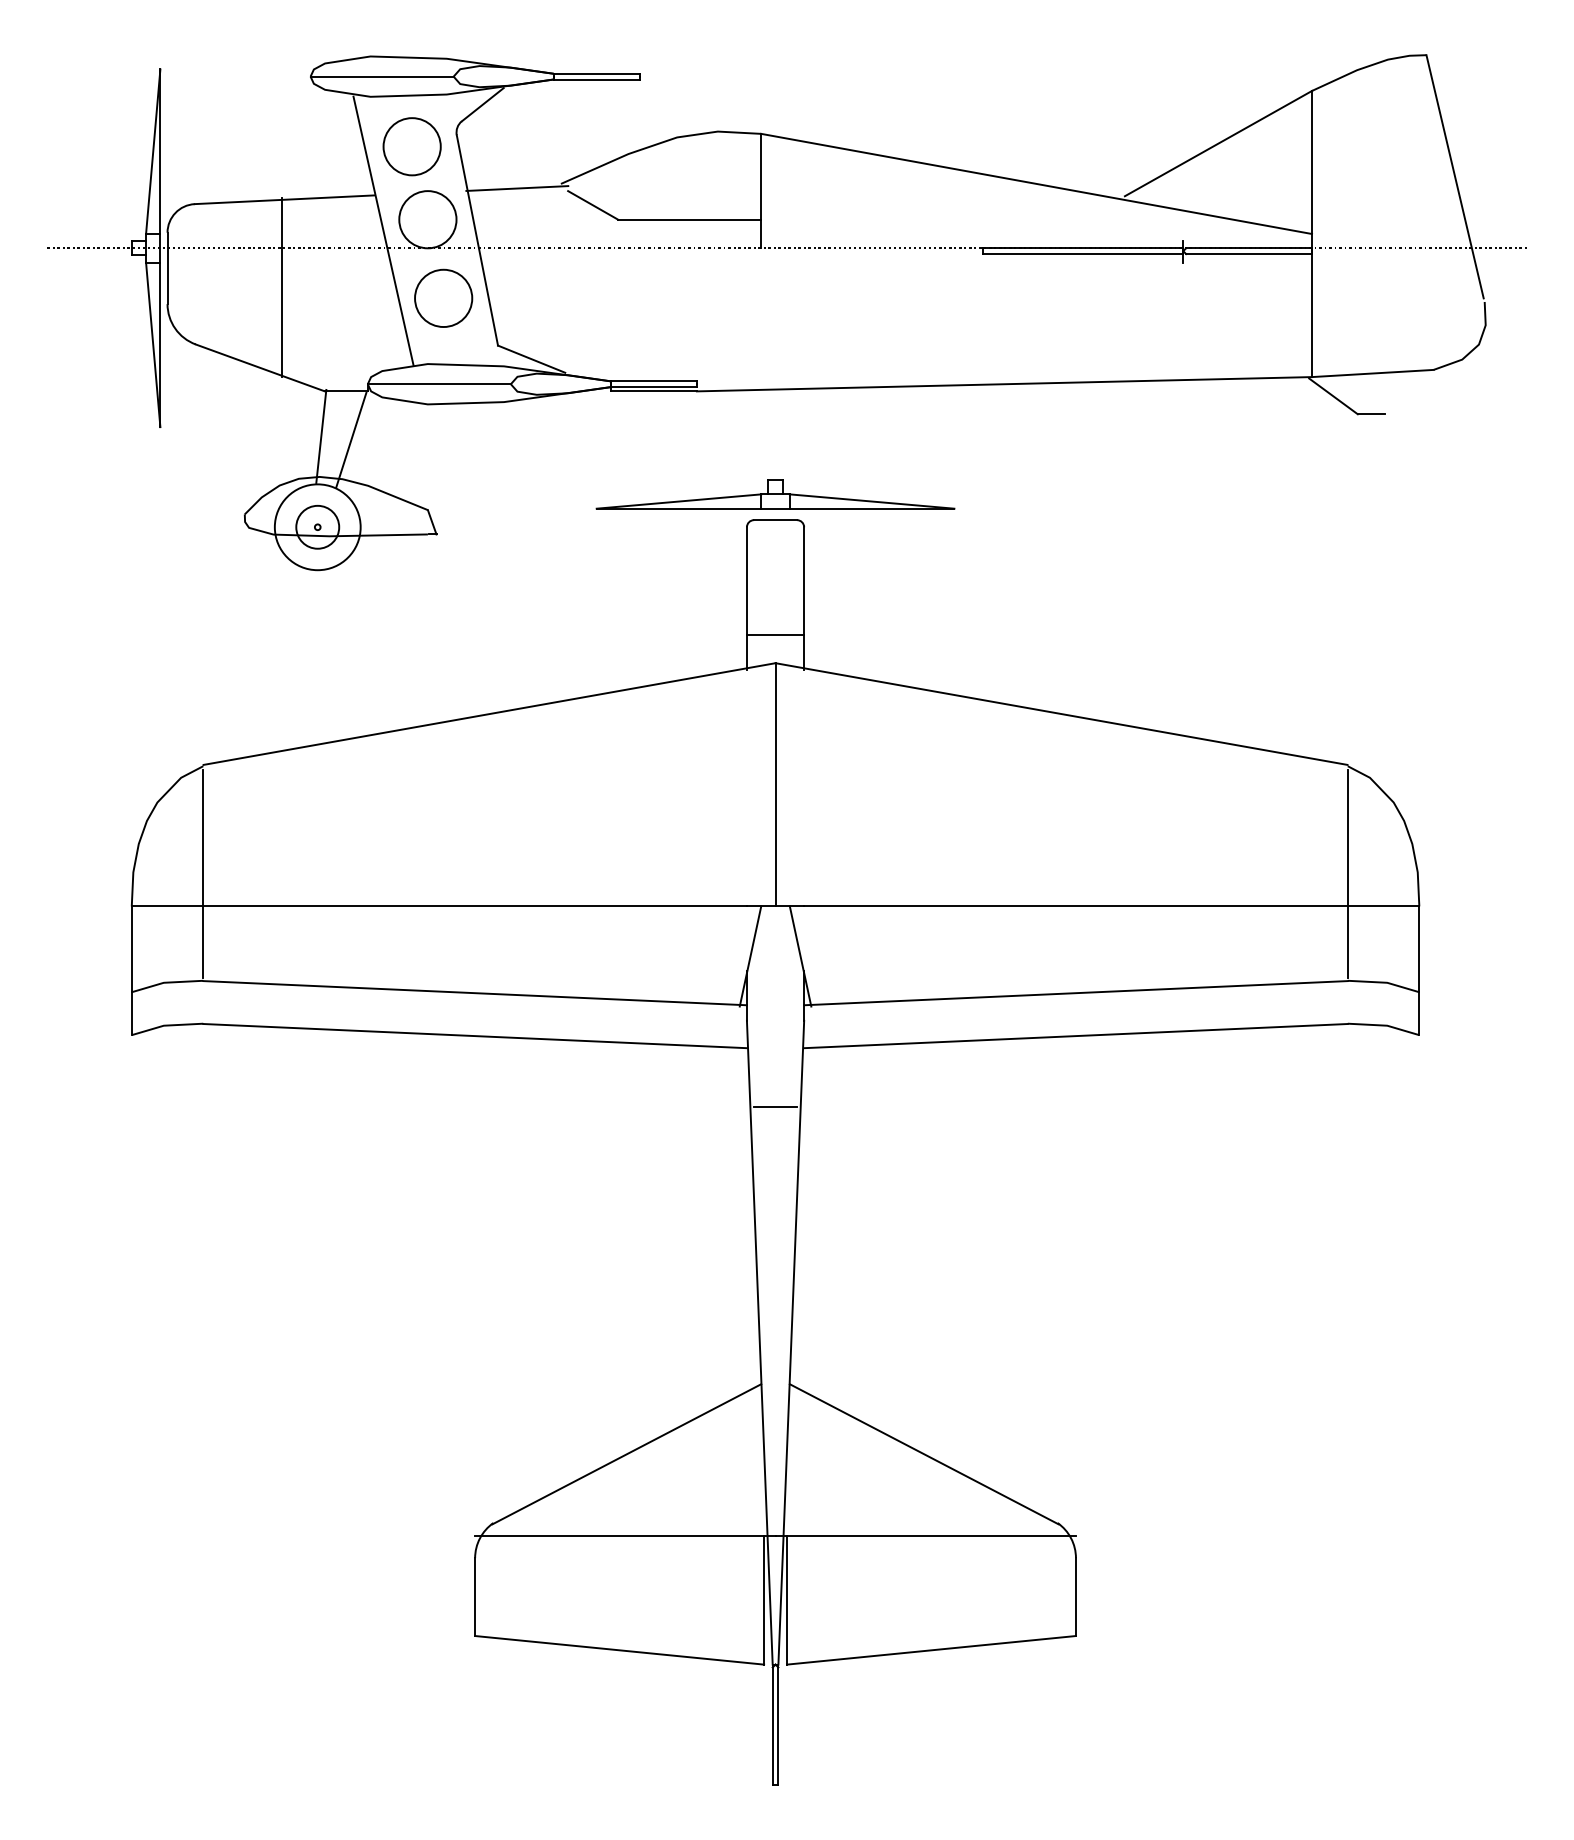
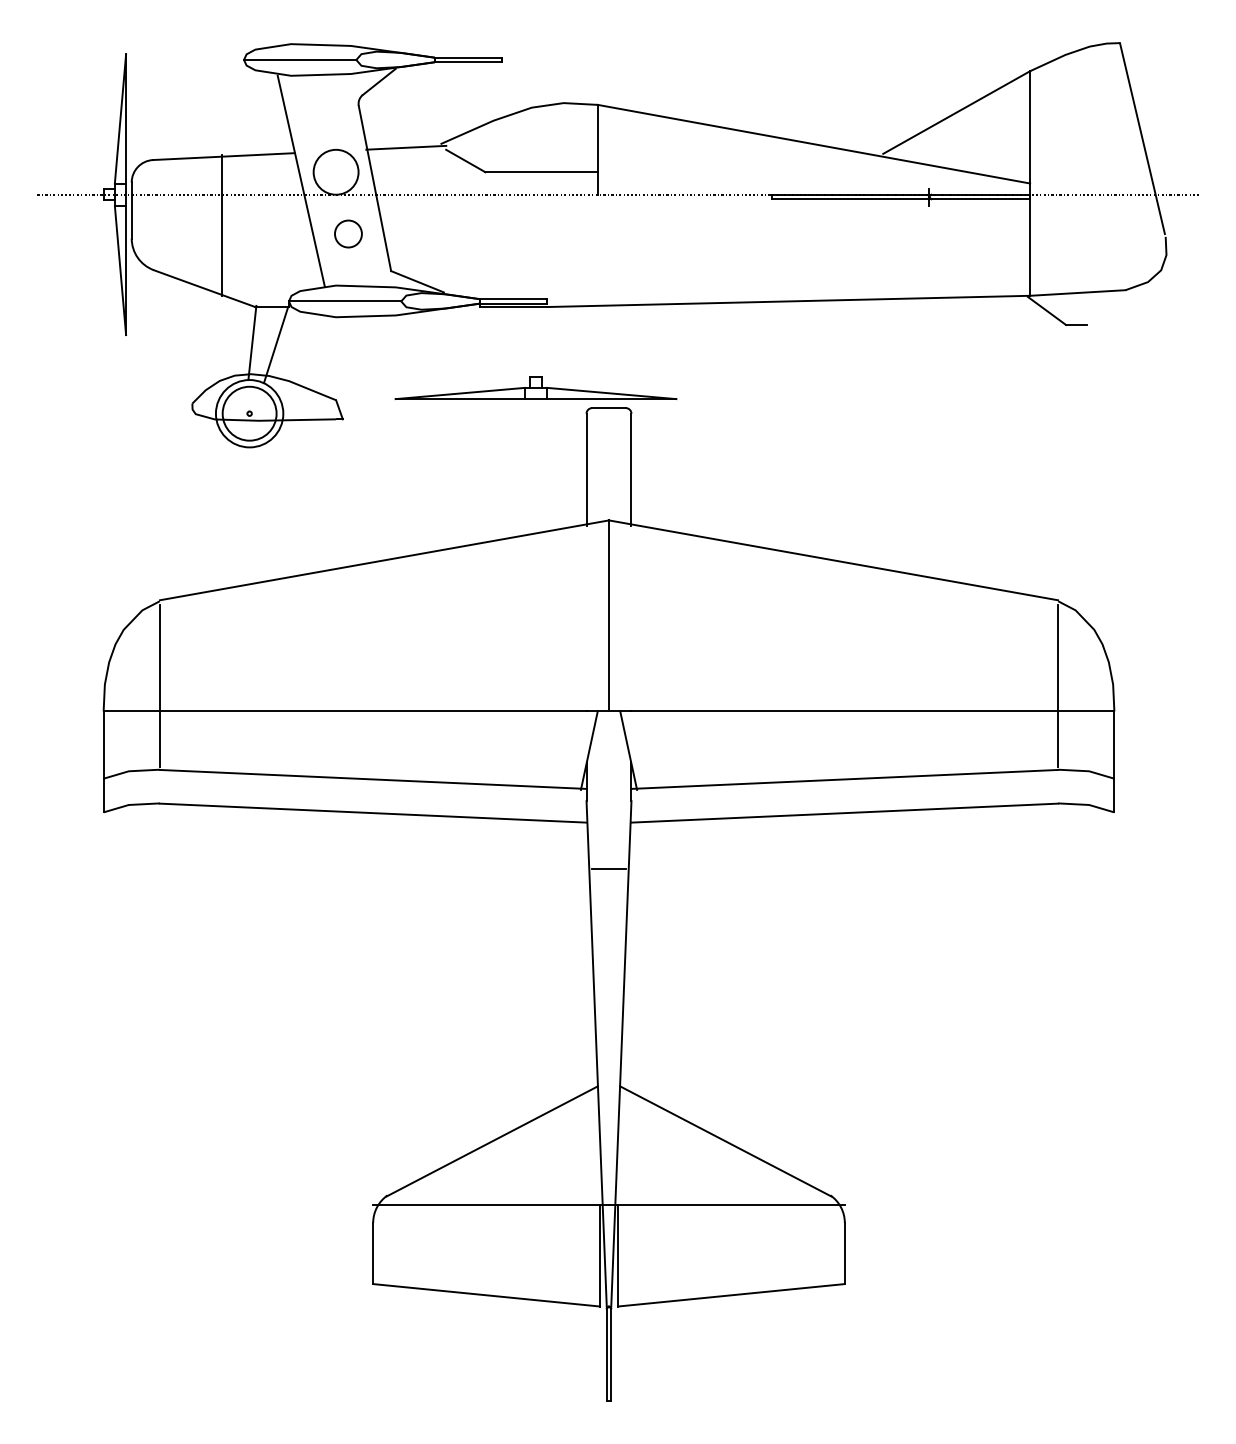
circle: (411, 146) -> (323, 114), removed
circle: (443, 298) -> (348, 234), size x0.6
part: (775, 494) -> (535, 387), moved
circle: (317, 526) -> (249, 413), size x1.6
line: (775, 634) -> (608, 497), removed

